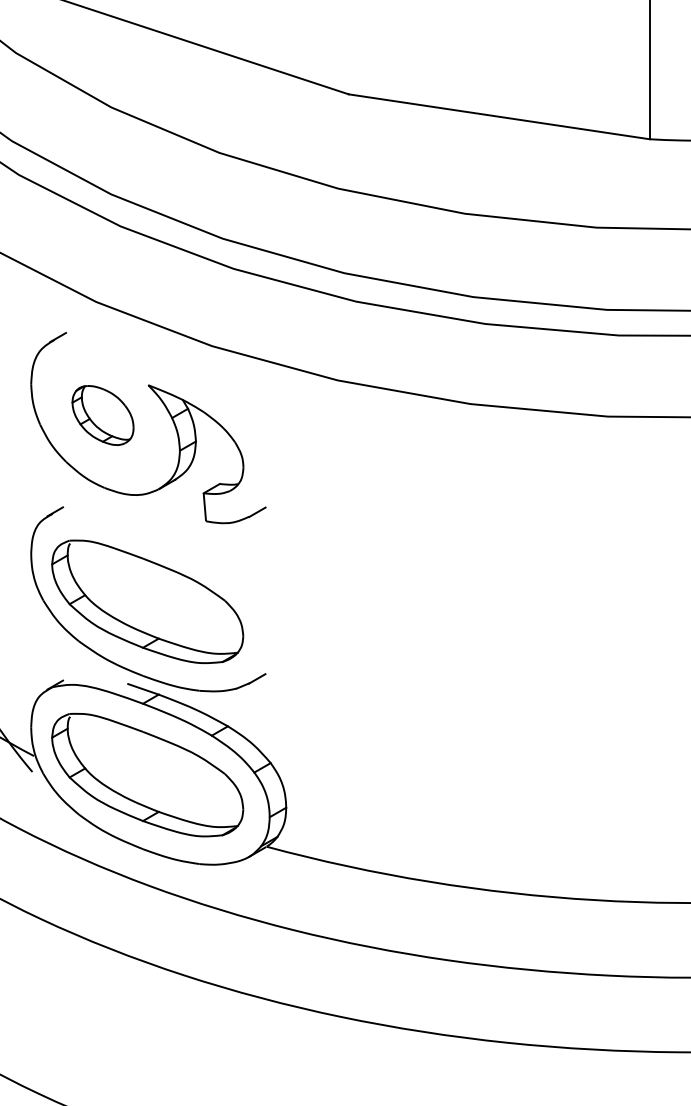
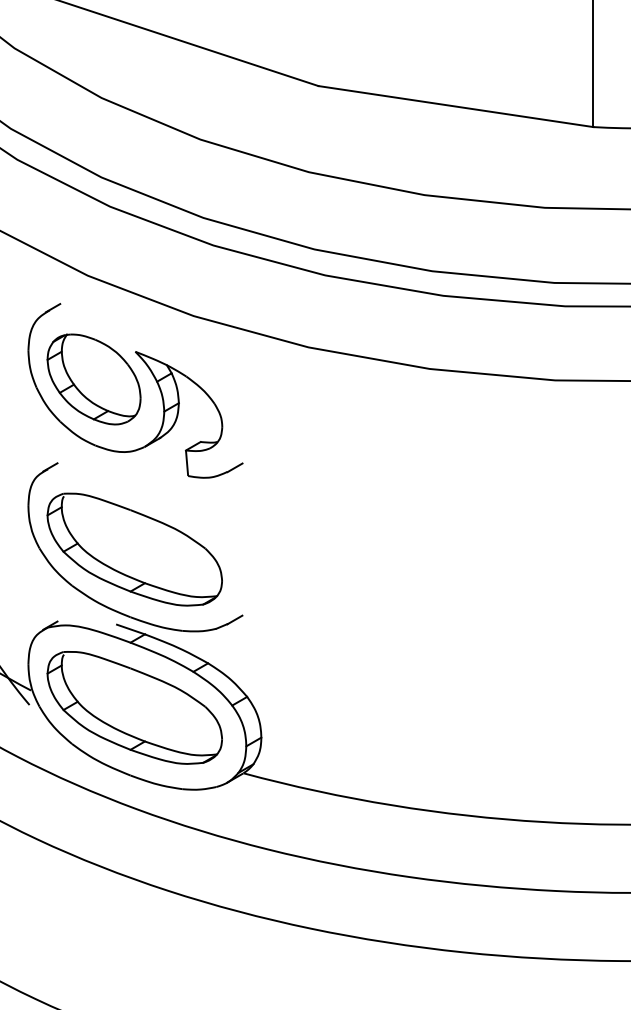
part: (102, 415) -> (93, 379), size x1.67

